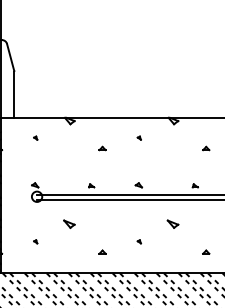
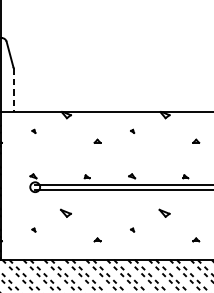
line: (14, 94) -> (13, 89), solid -> dashed

